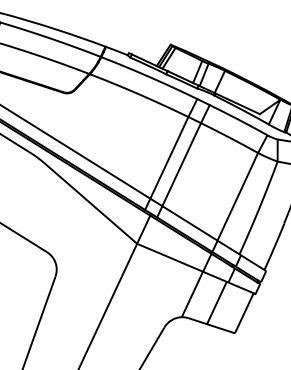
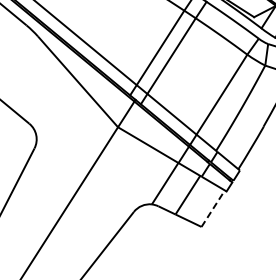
line: (244, 313) -> (213, 208), solid -> dashed

